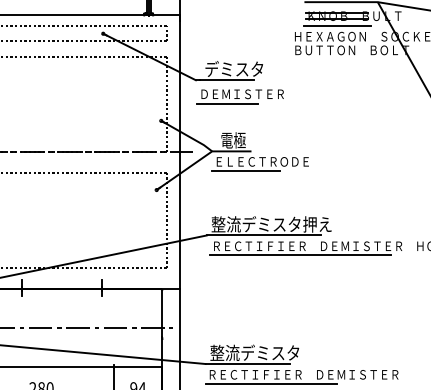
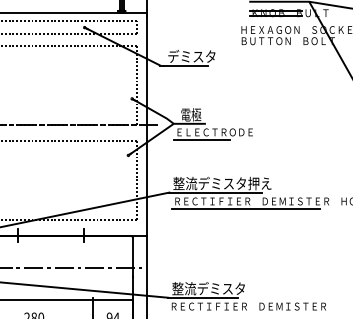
line: (337, 25) -> (276, 20), removed
part: (239, 96) -> (196, 78), removed
line: (270, 383) -> (221, 313), removed

